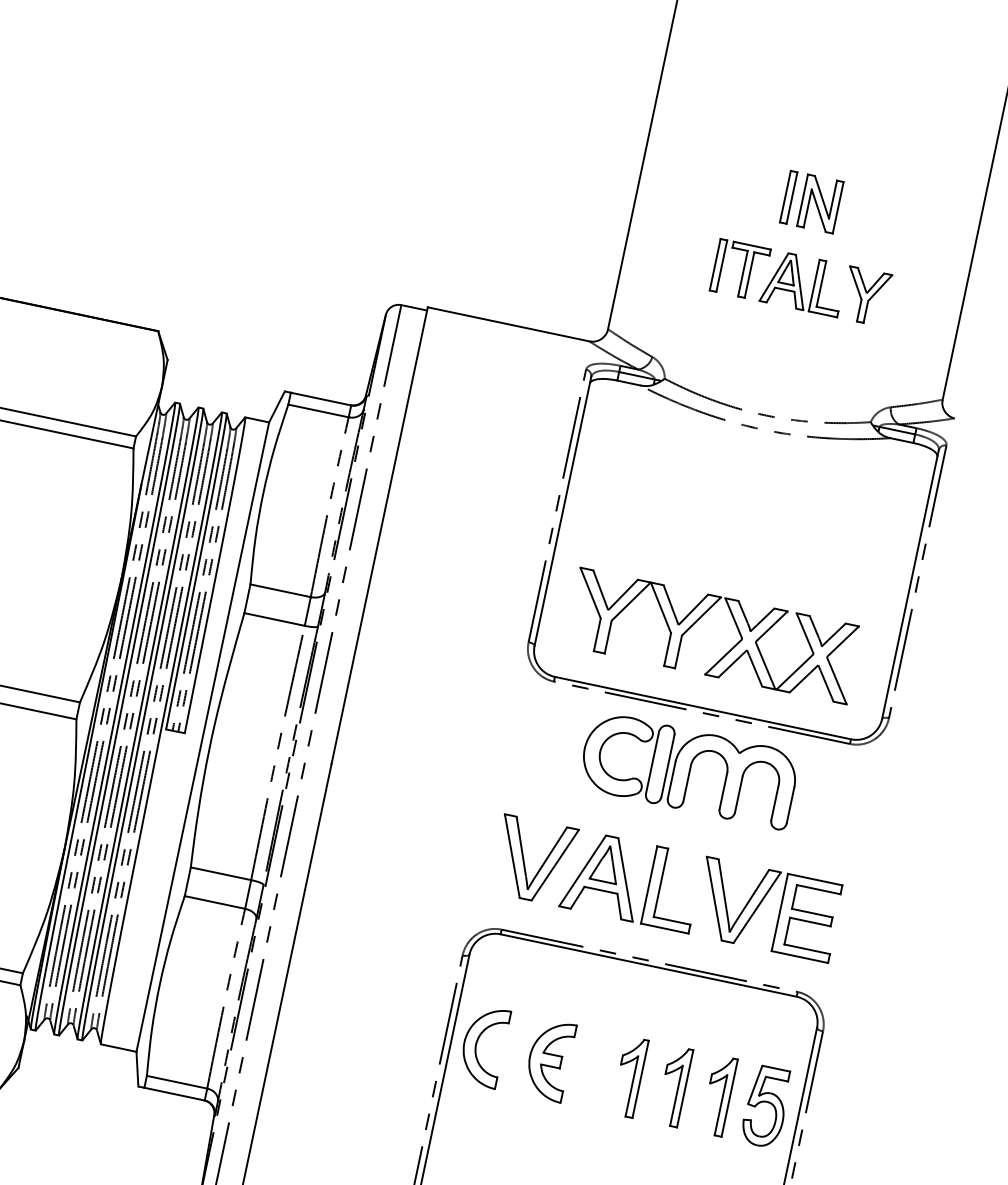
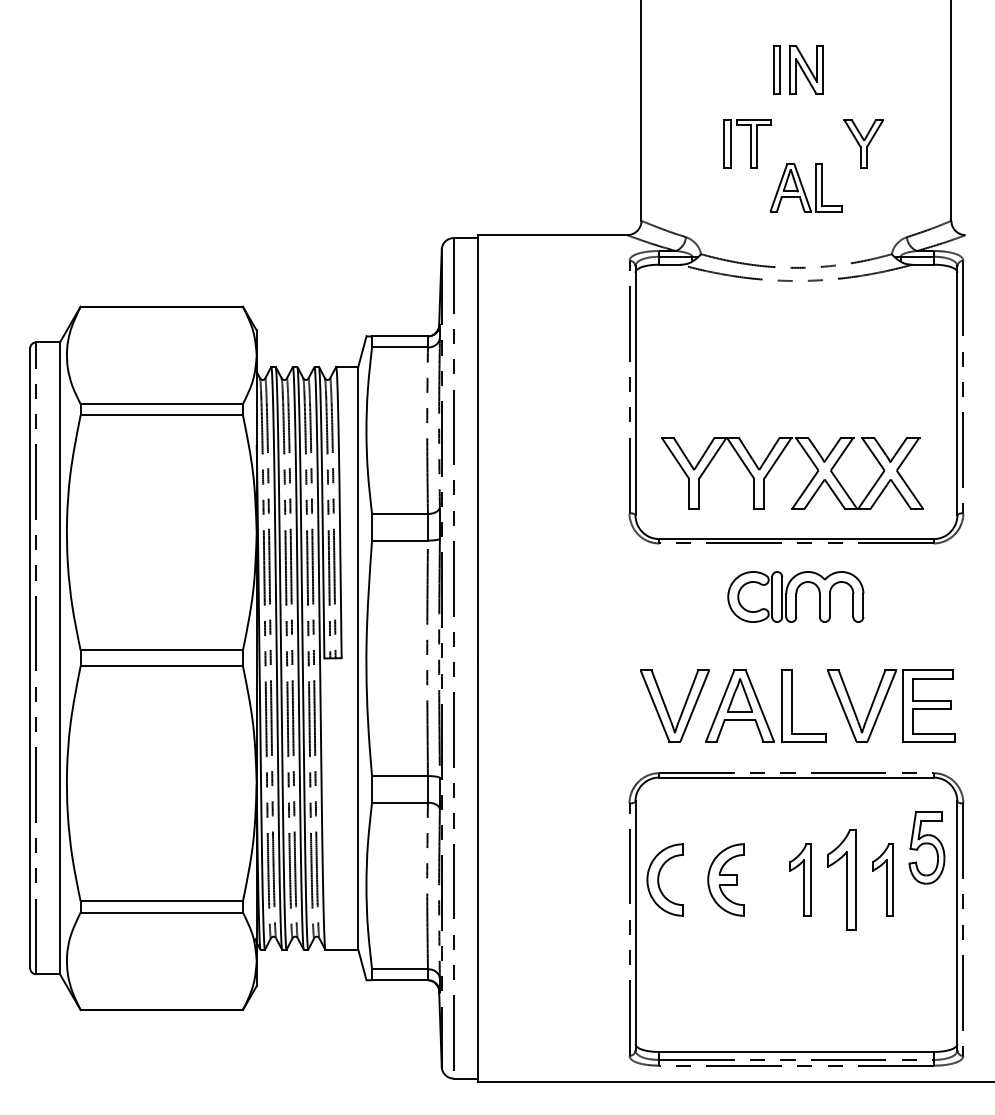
part: (802, 283) -> (805, 187), moved
part: (688, 769) -> (795, 596), size x0.7
part: (674, 1085) -> (841, 879), size x1.4
part: (765, 1106) -> (926, 847), moved

